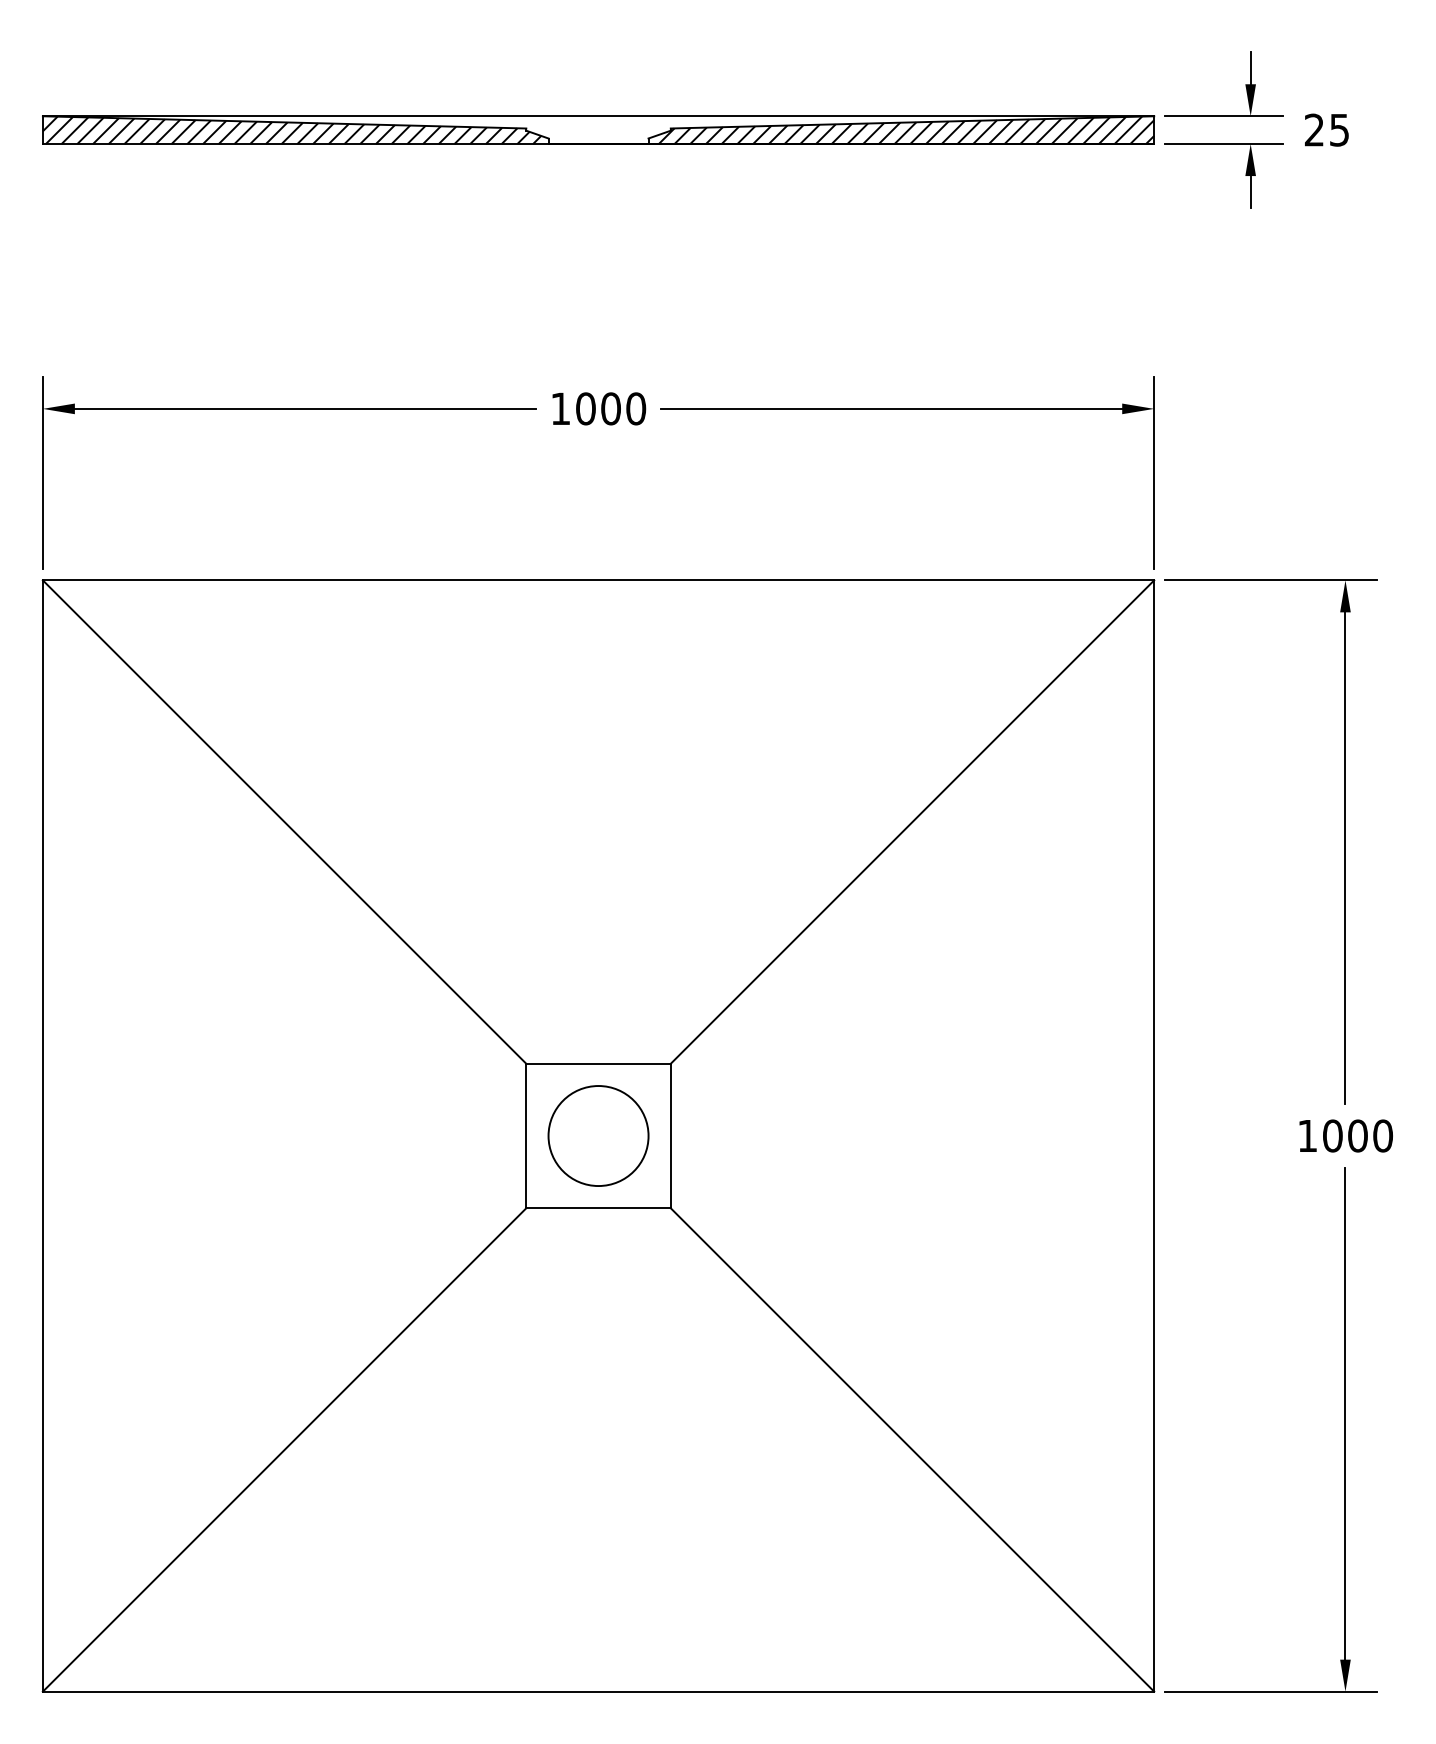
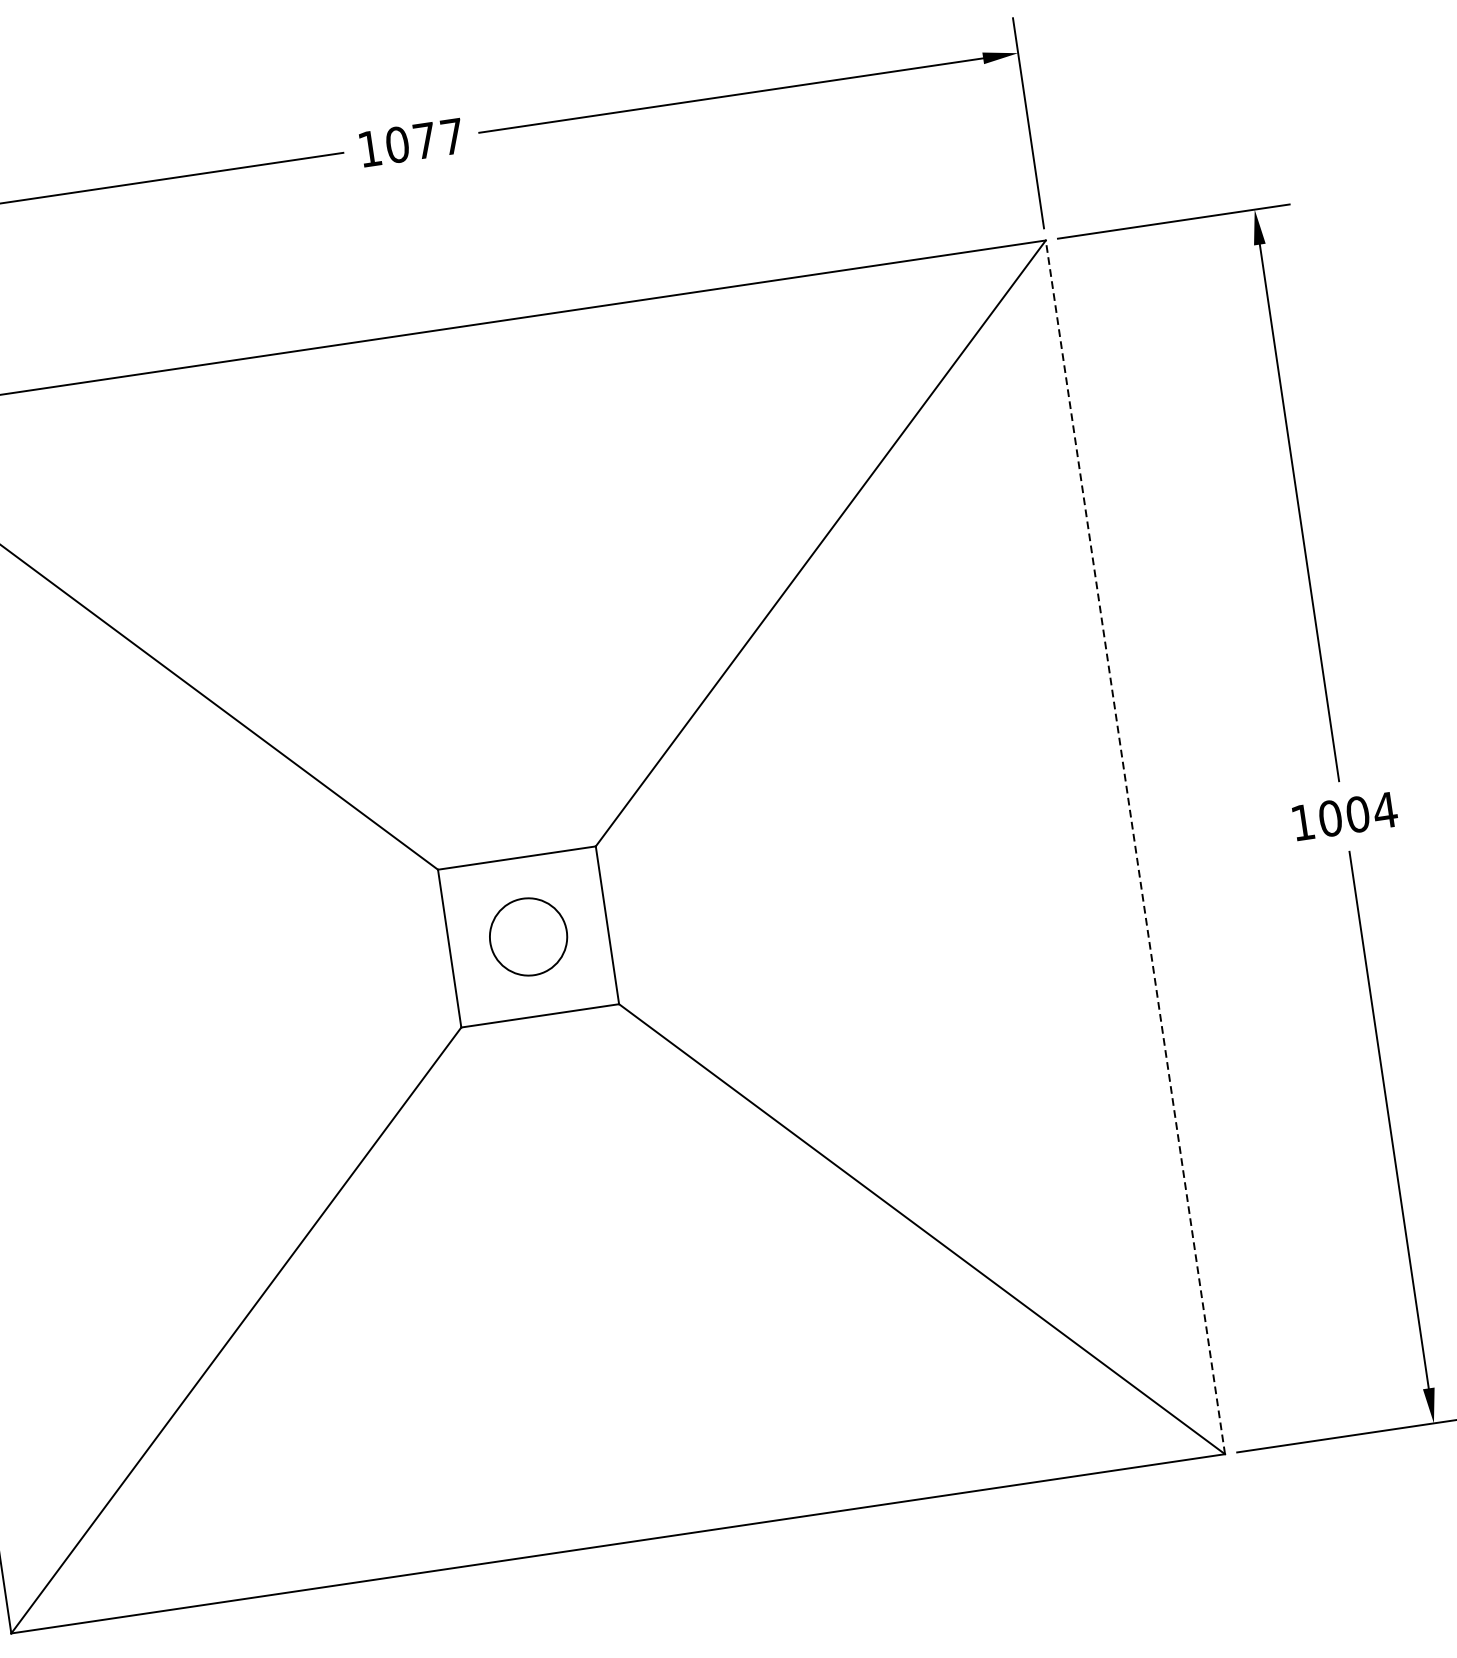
text: (623, 408) -> (438, 138), 1000 -> 1077
text: (1382, 1135) -> (1384, 809), 1000 -> 1004
circle: (598, 1136) -> (528, 937), size x0.7
line: (1154, 1136) -> (1135, 847), solid -> dashed

